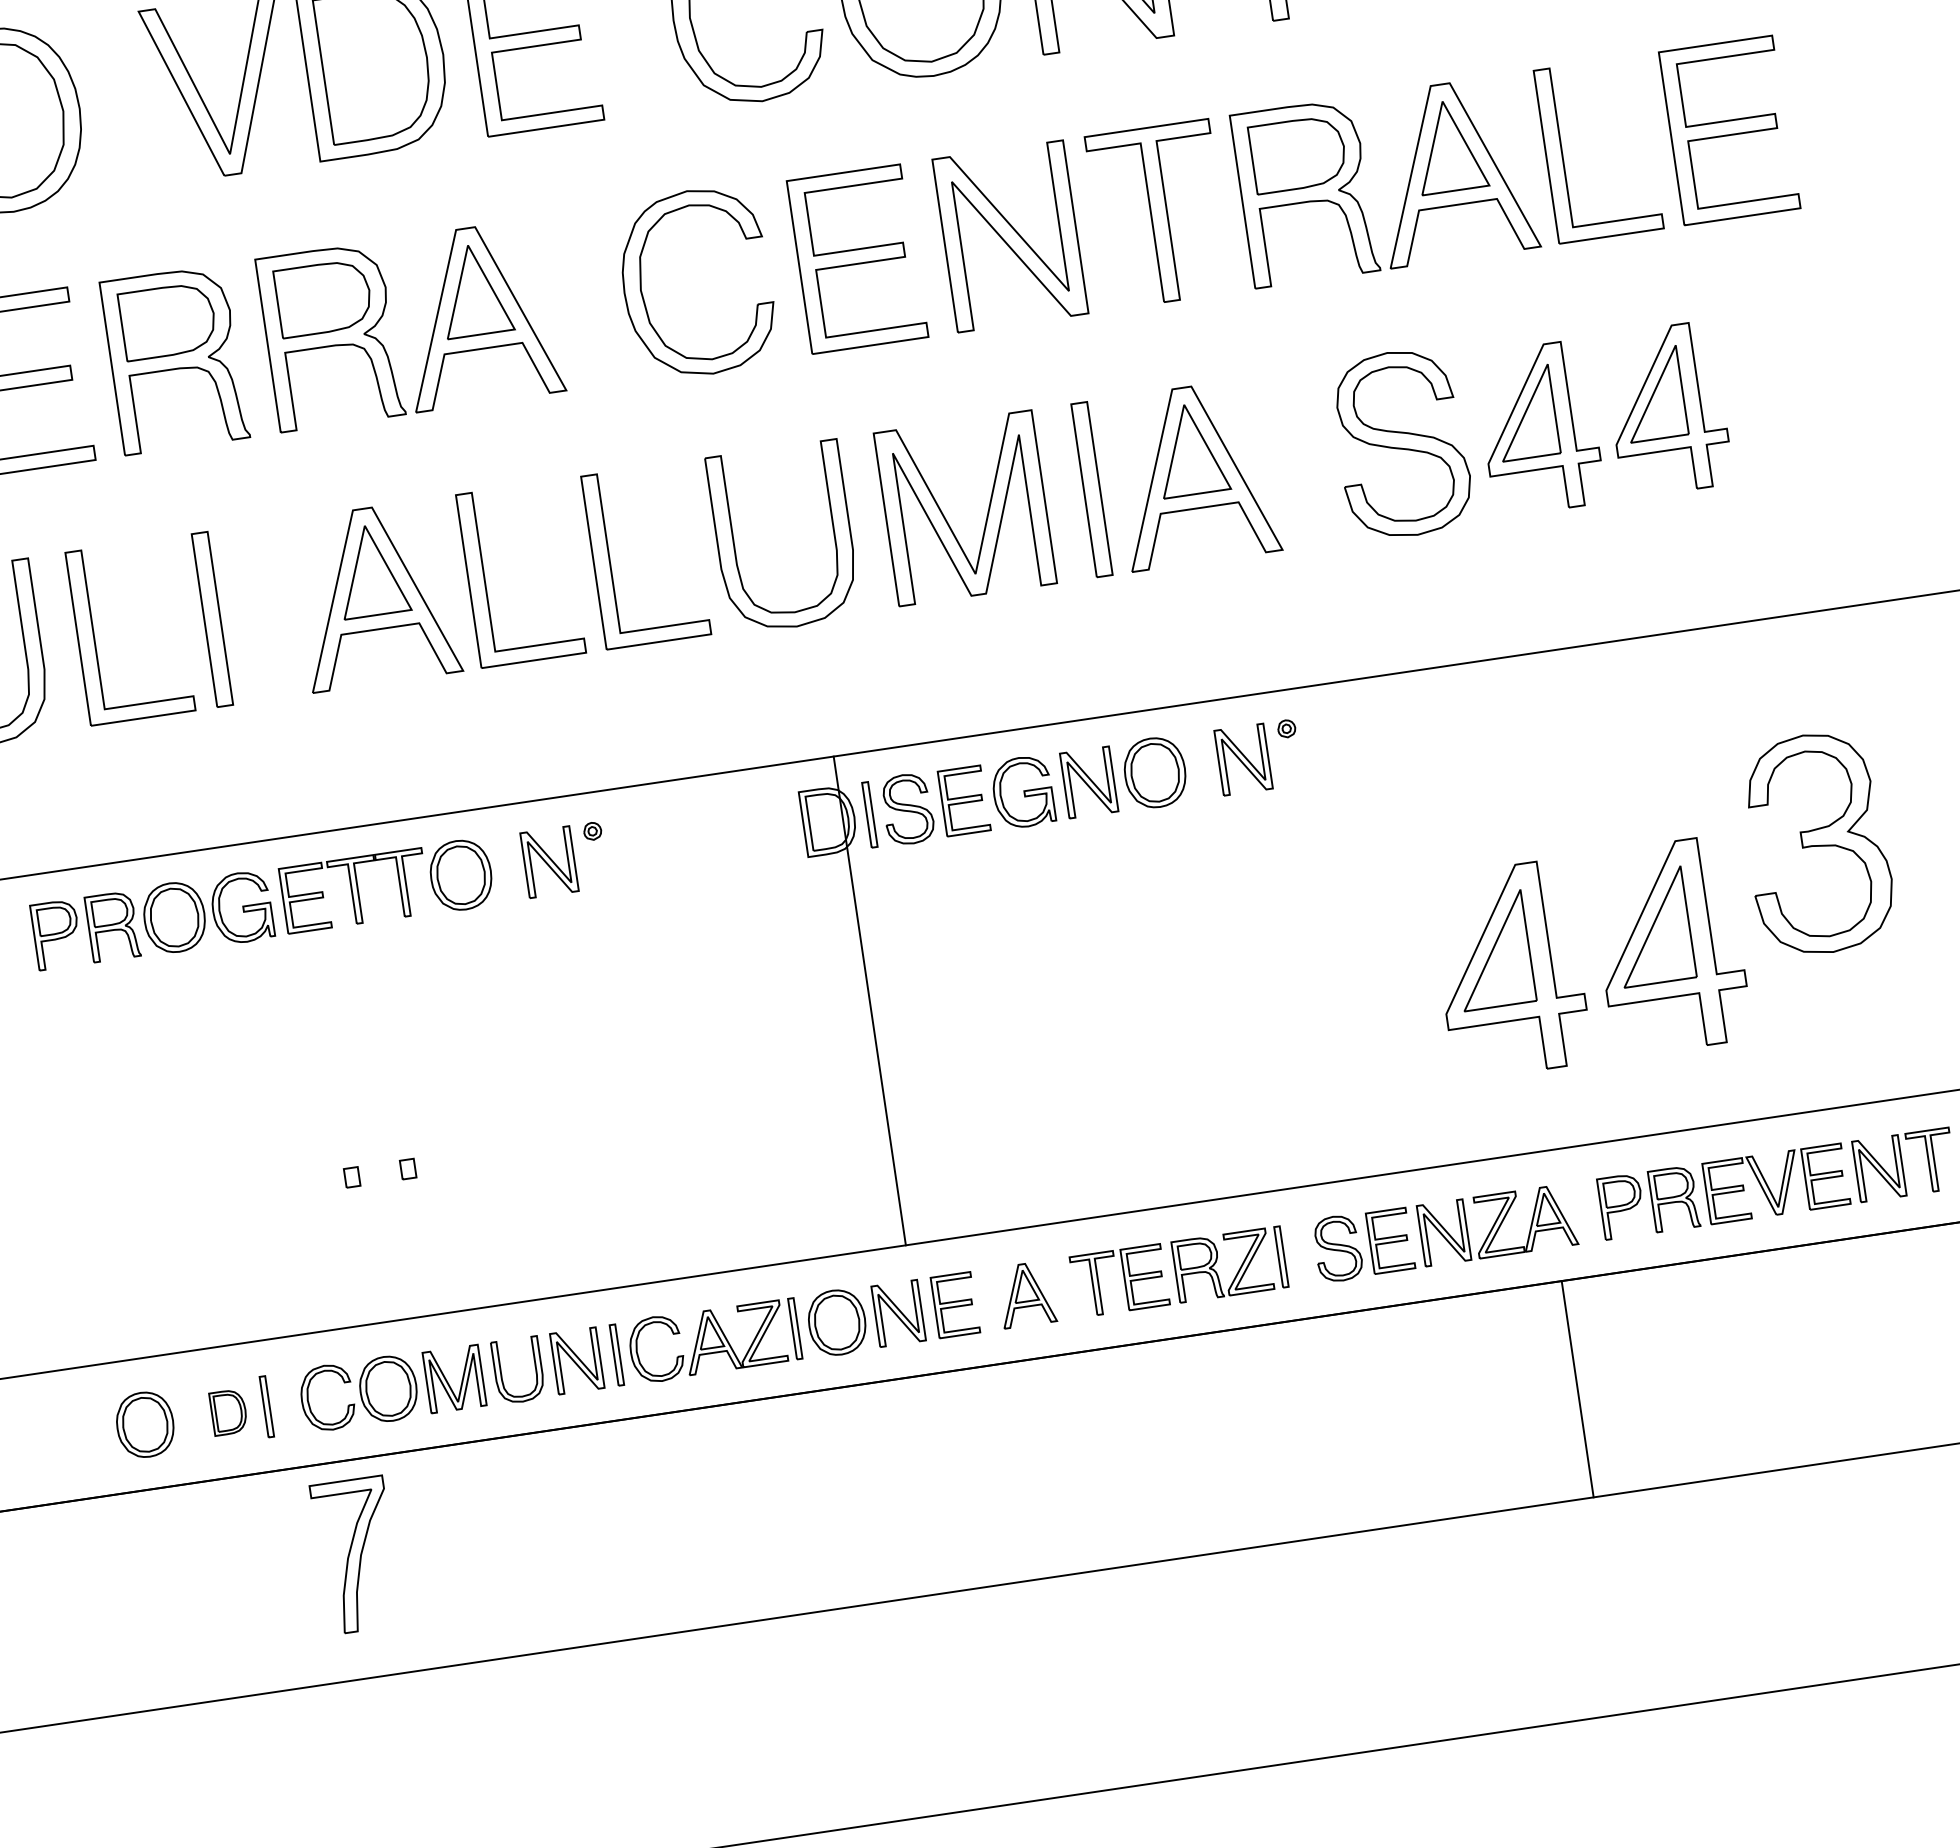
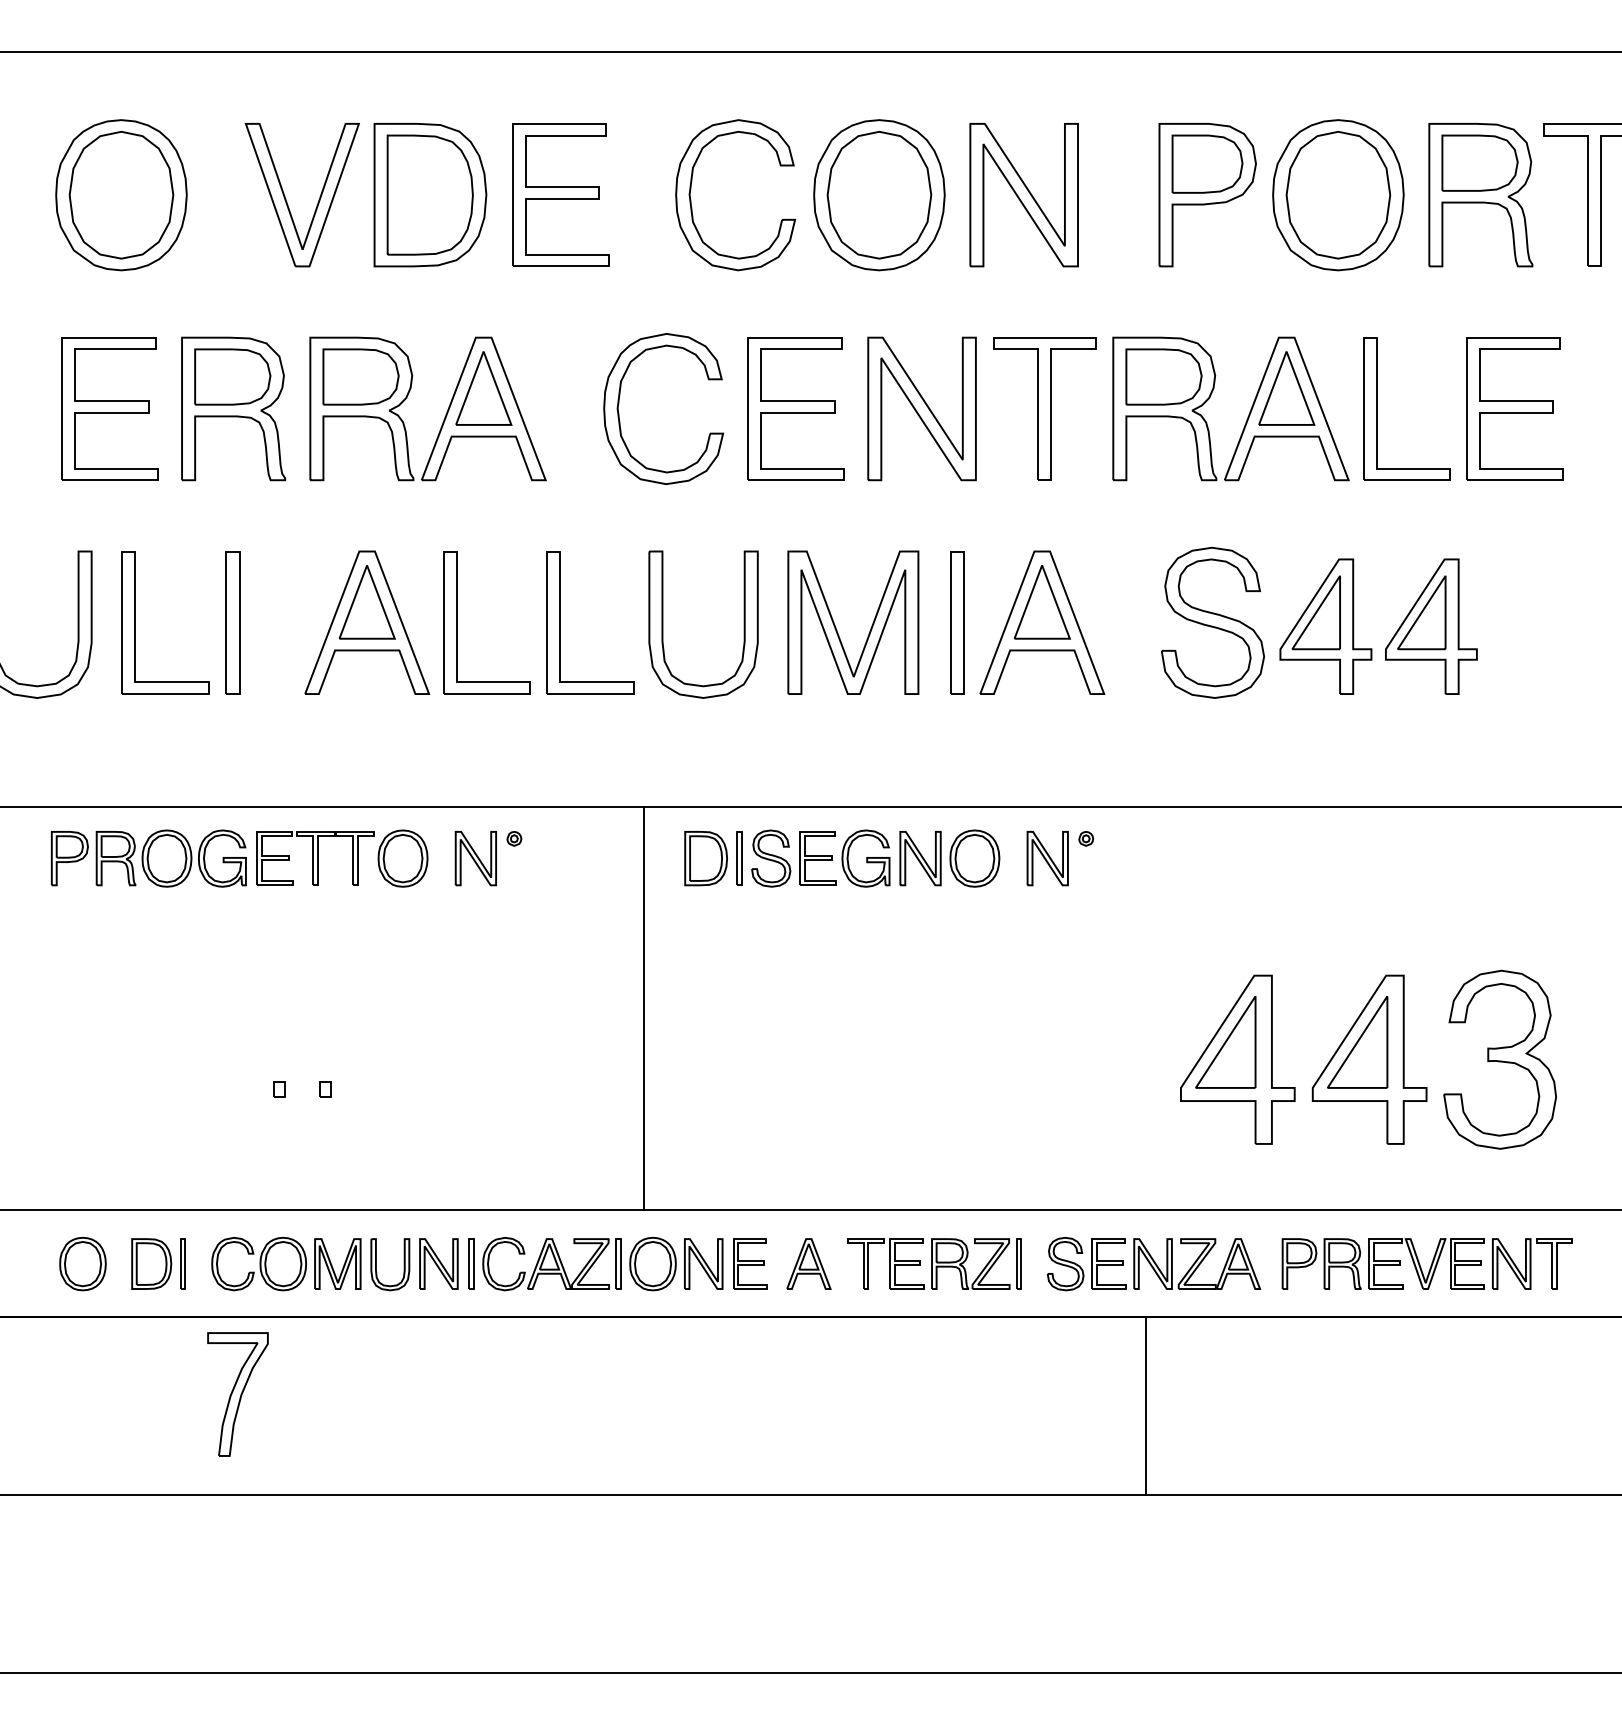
part: (1816, 843) -> (1499, 1059), moved
line: (869, 1000) -> (643, 1008), moved
line: (1577, 1388) -> (1146, 1405), moved
part: (228, 1411) -> (151, 1263), size x1.43

